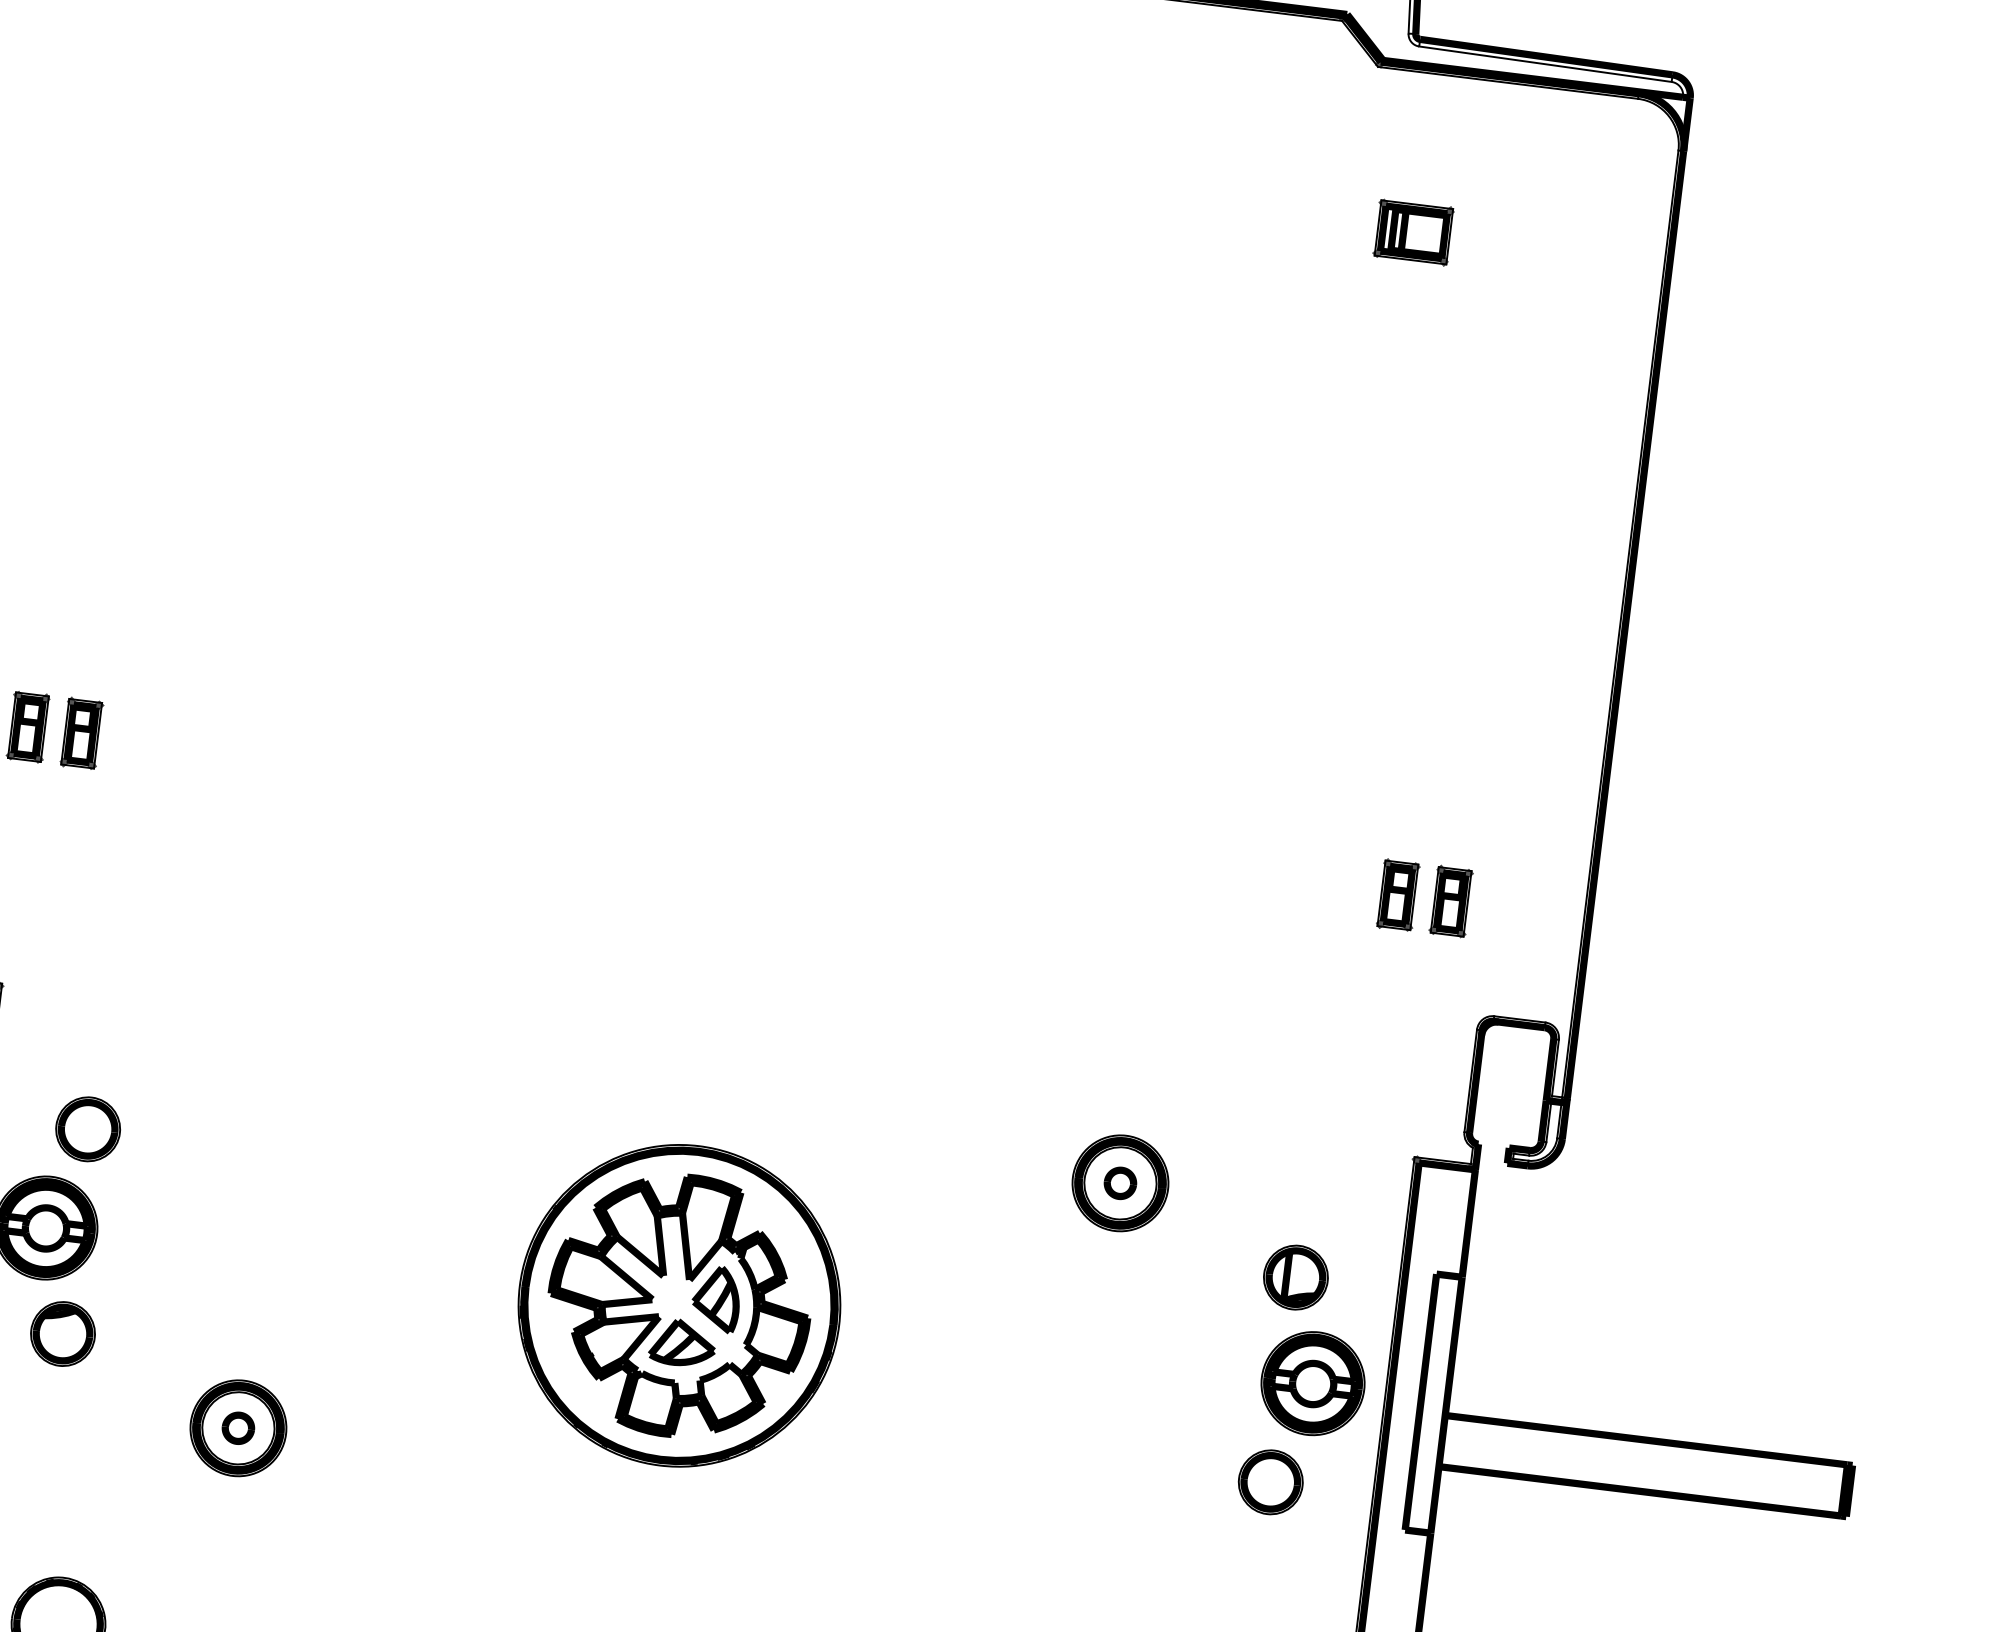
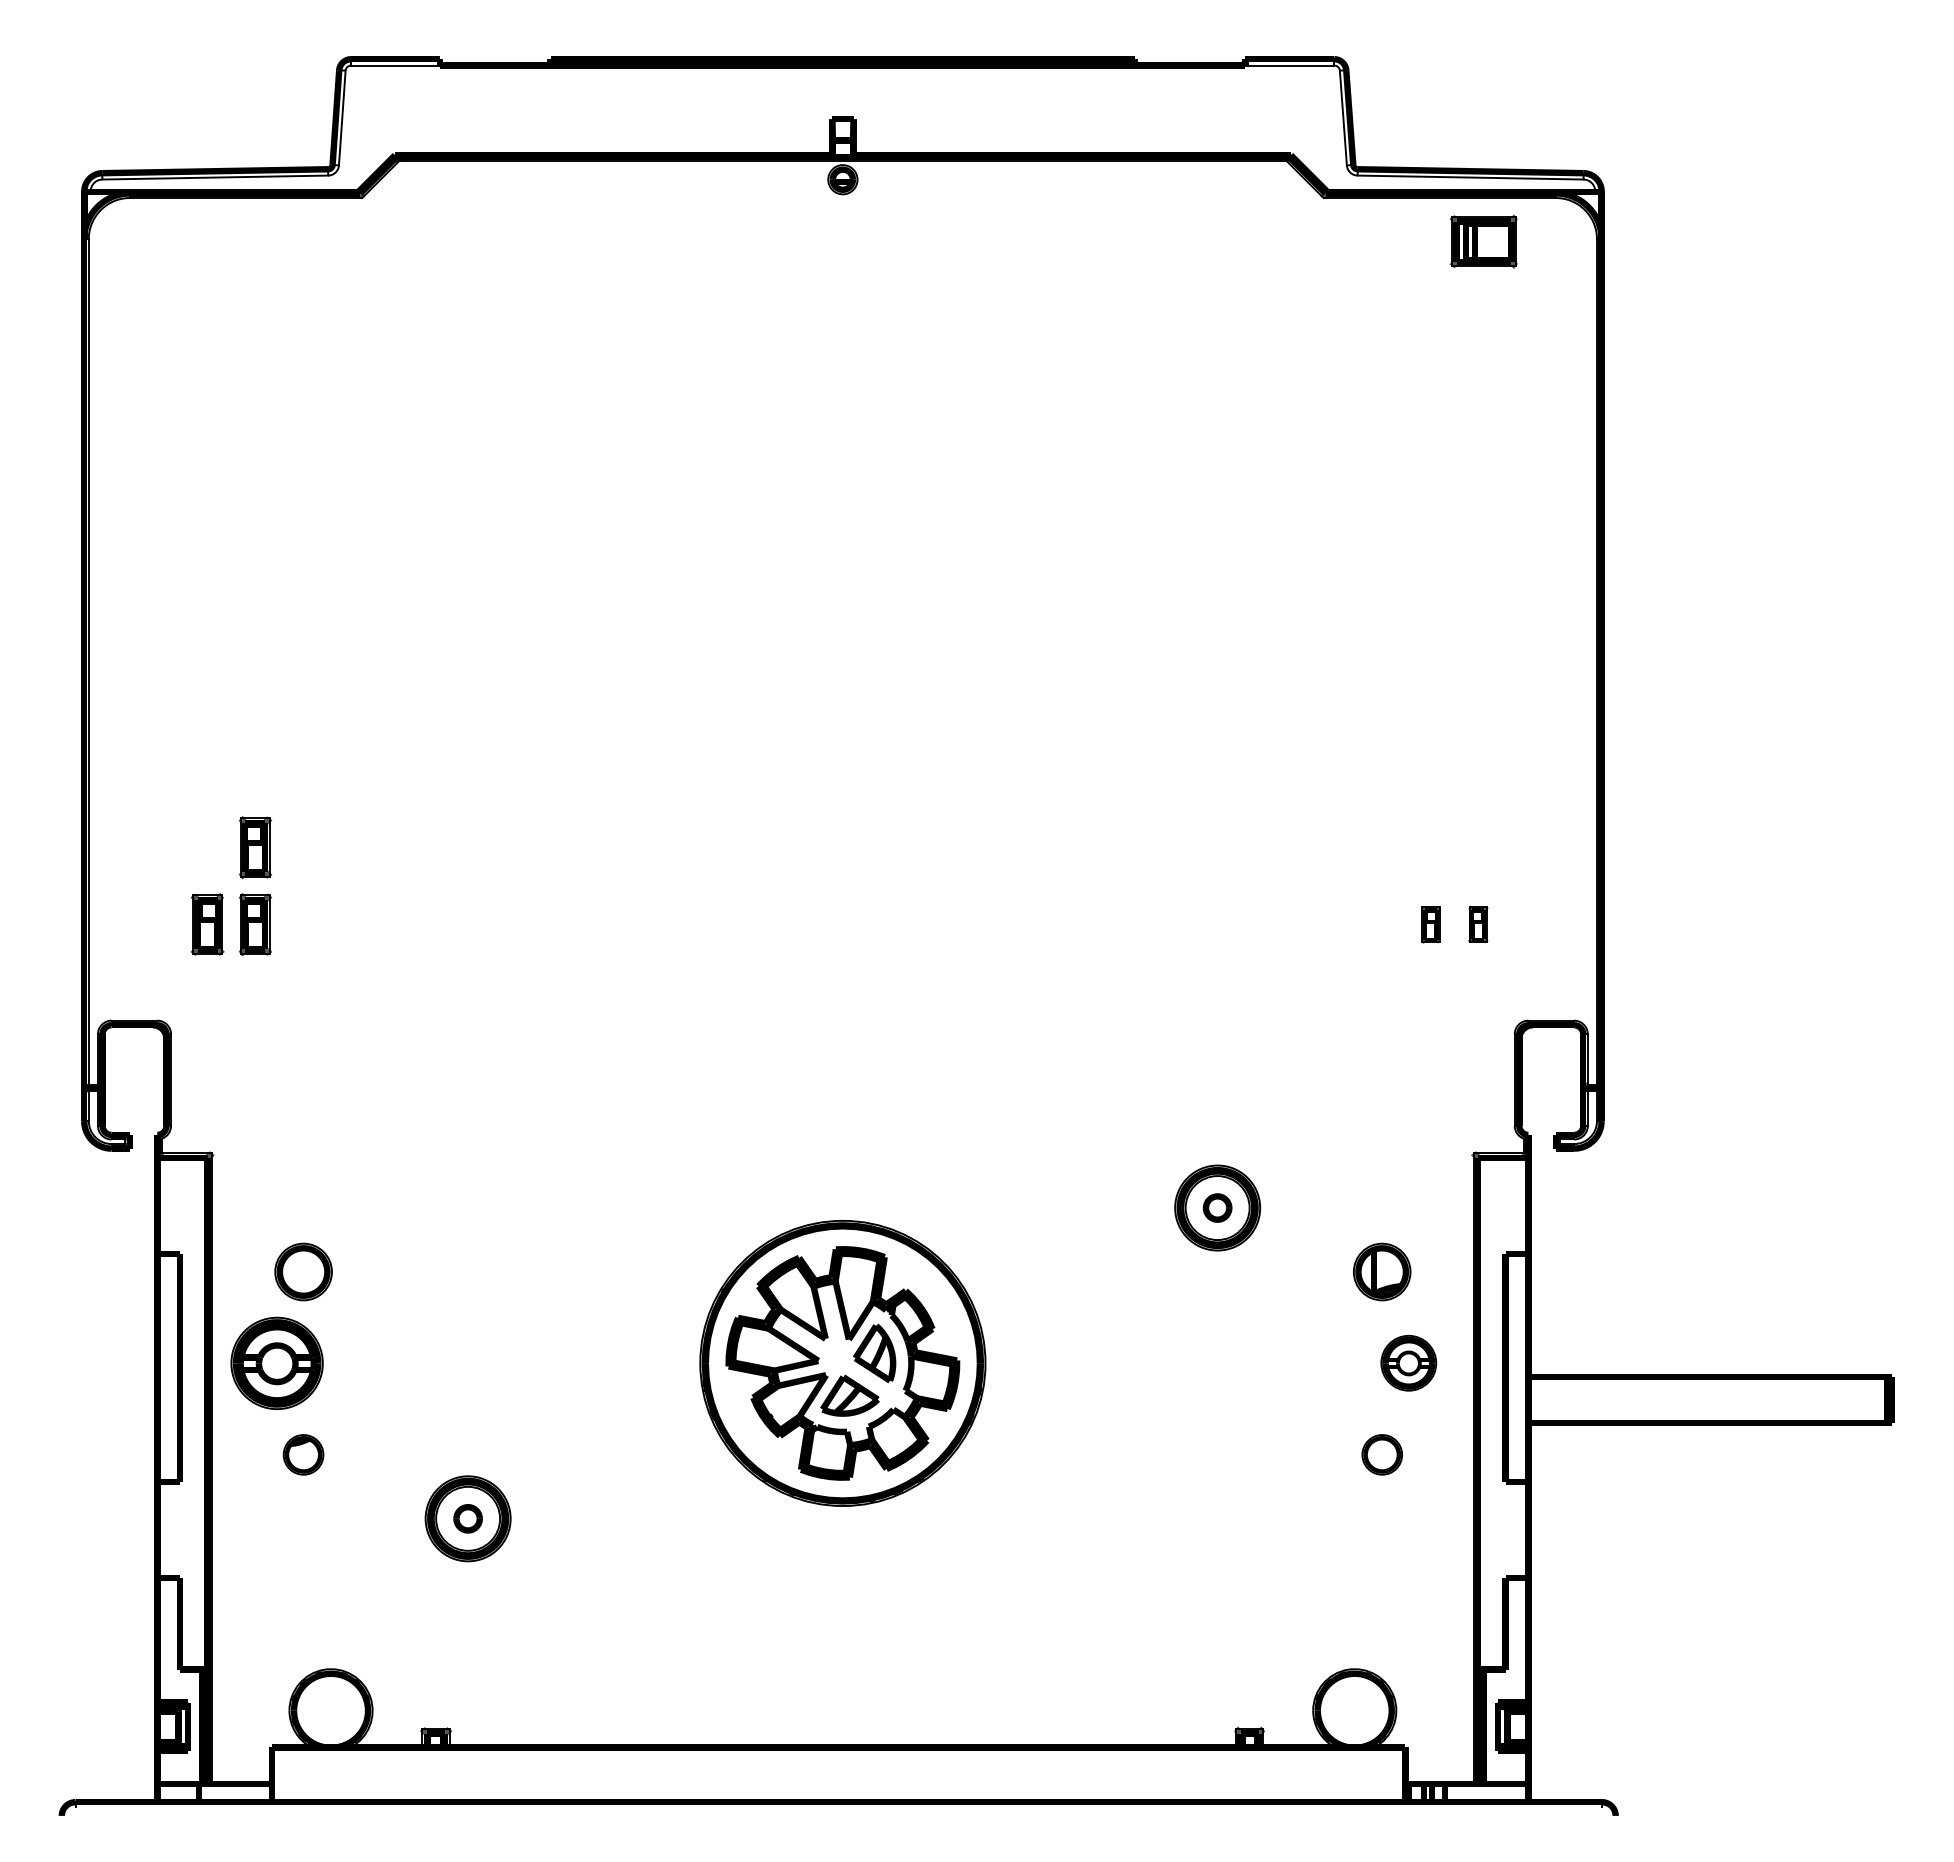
part: (1413, 232) -> (1483, 241), moved
part: (91, 647) -> (254, 847), added
part: (1397, 895) -> (1430, 924), size x0.6
part: (1451, 901) -> (1478, 924), size x0.6
part: (62, 1333) -> (303, 1454), size x0.7
part: (1312, 1382) -> (1408, 1362), size x0.6
part: (1271, 1482) -> (1382, 1454), size x0.7

